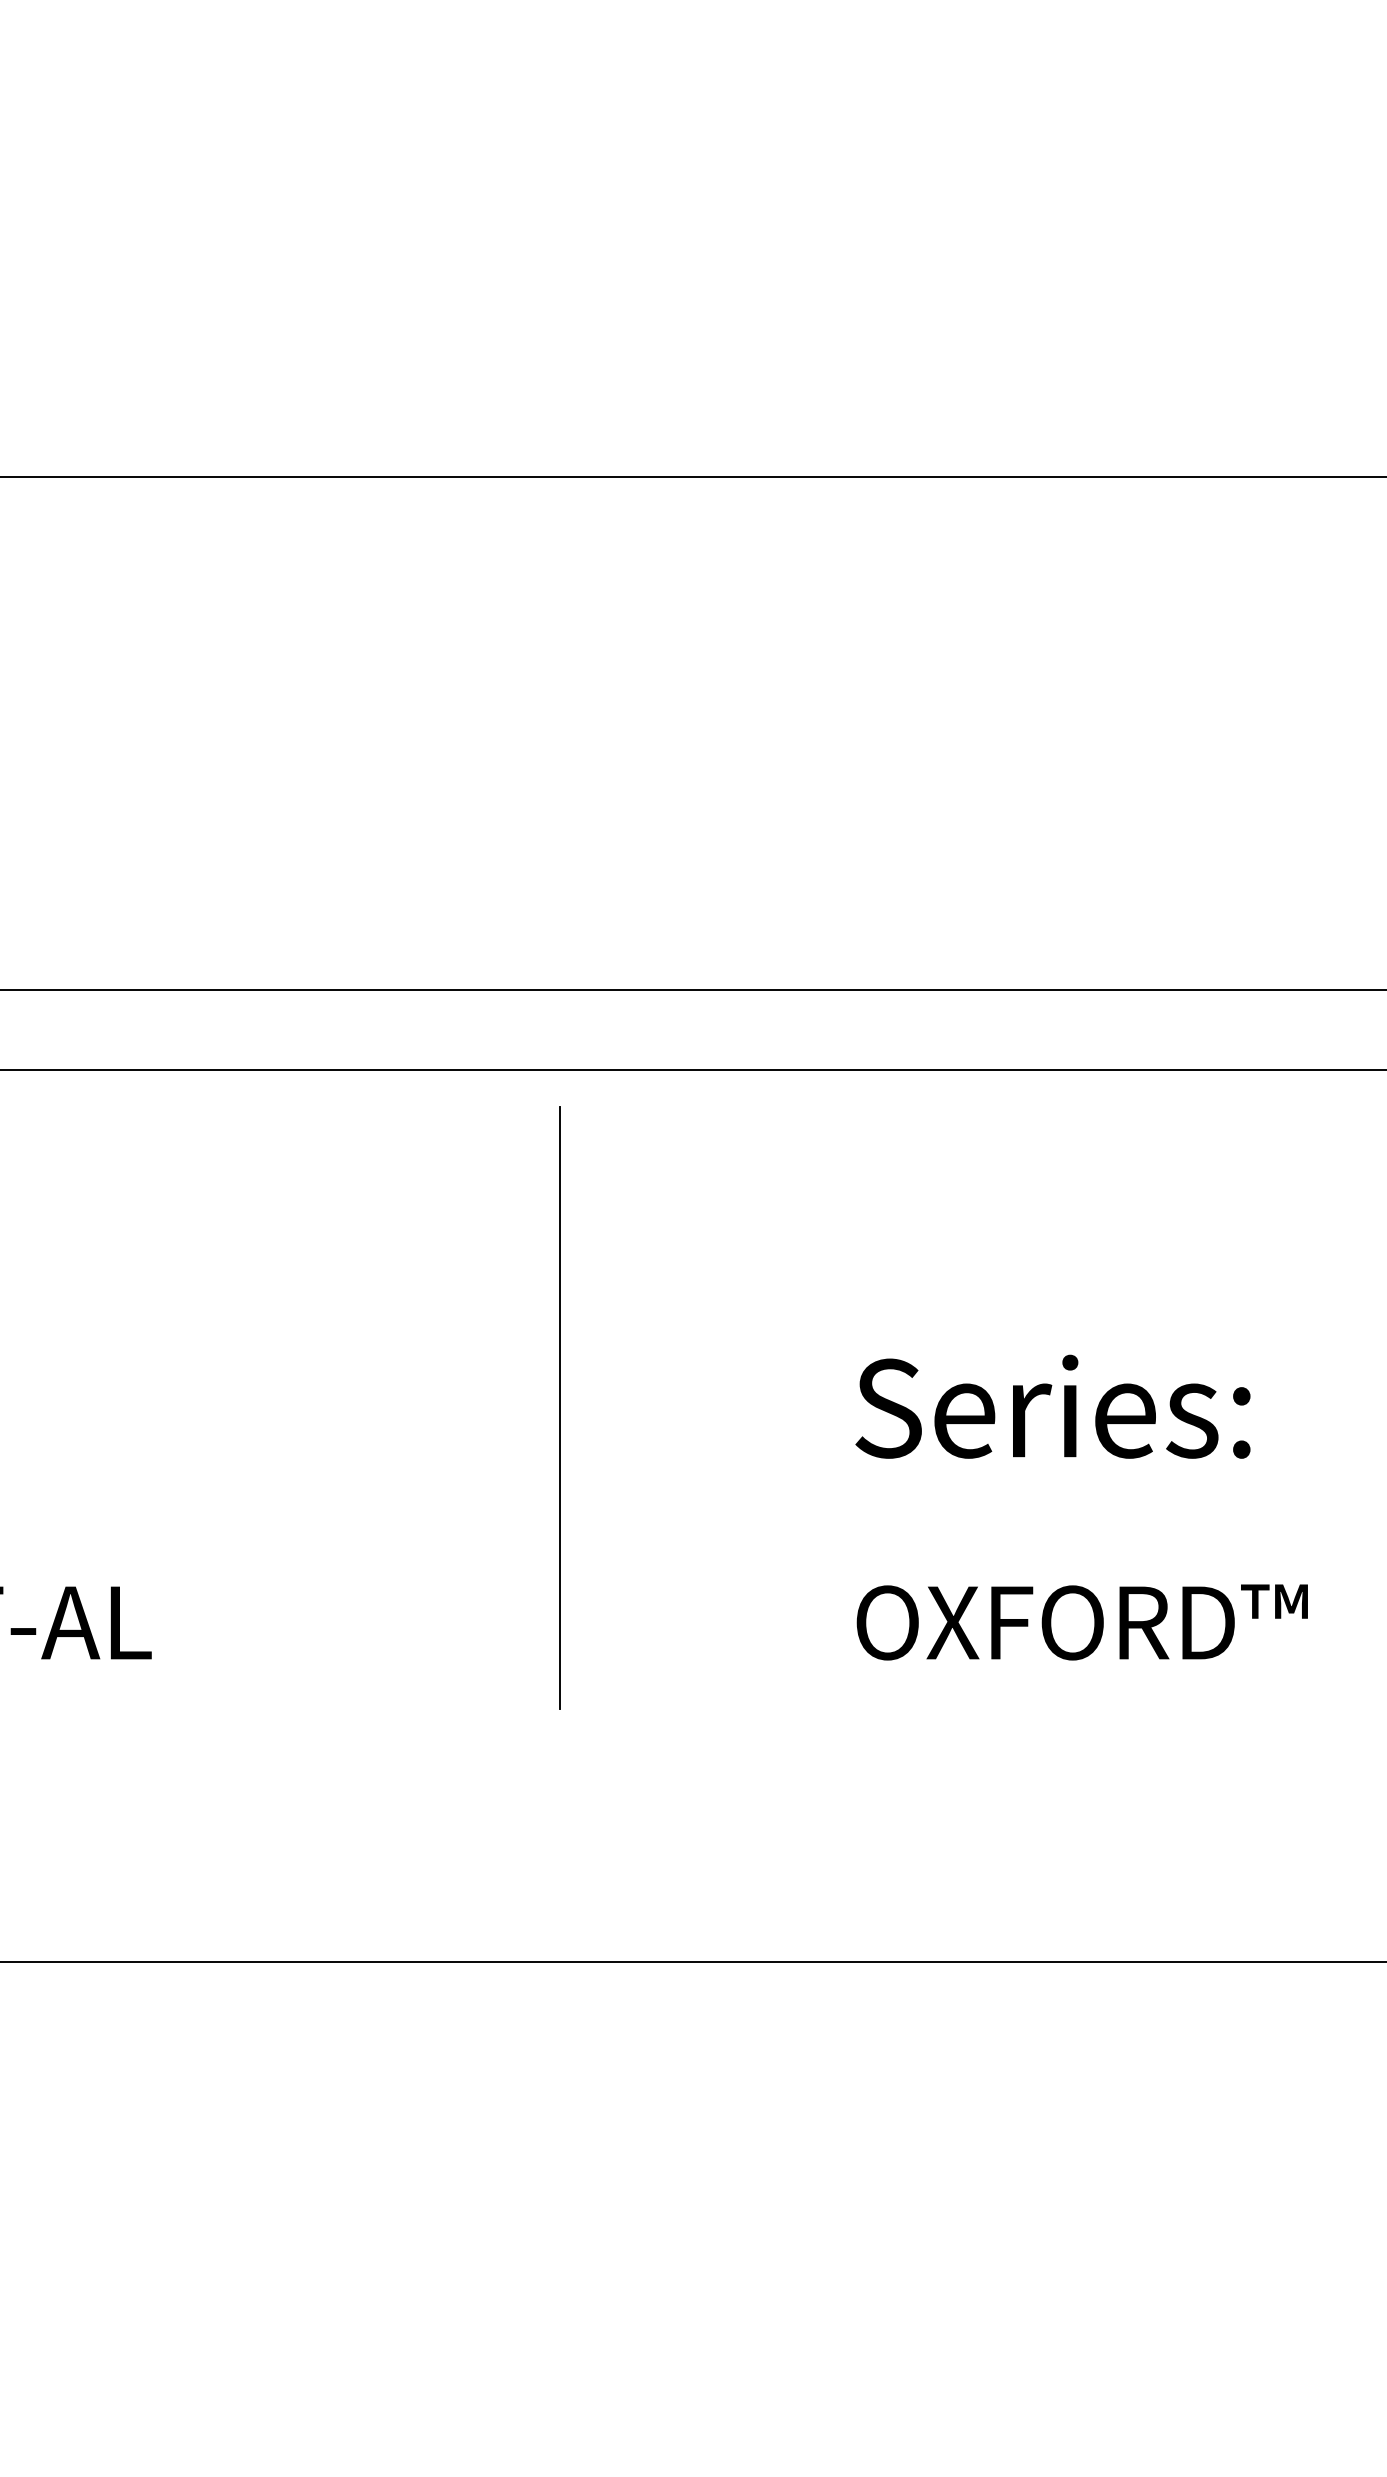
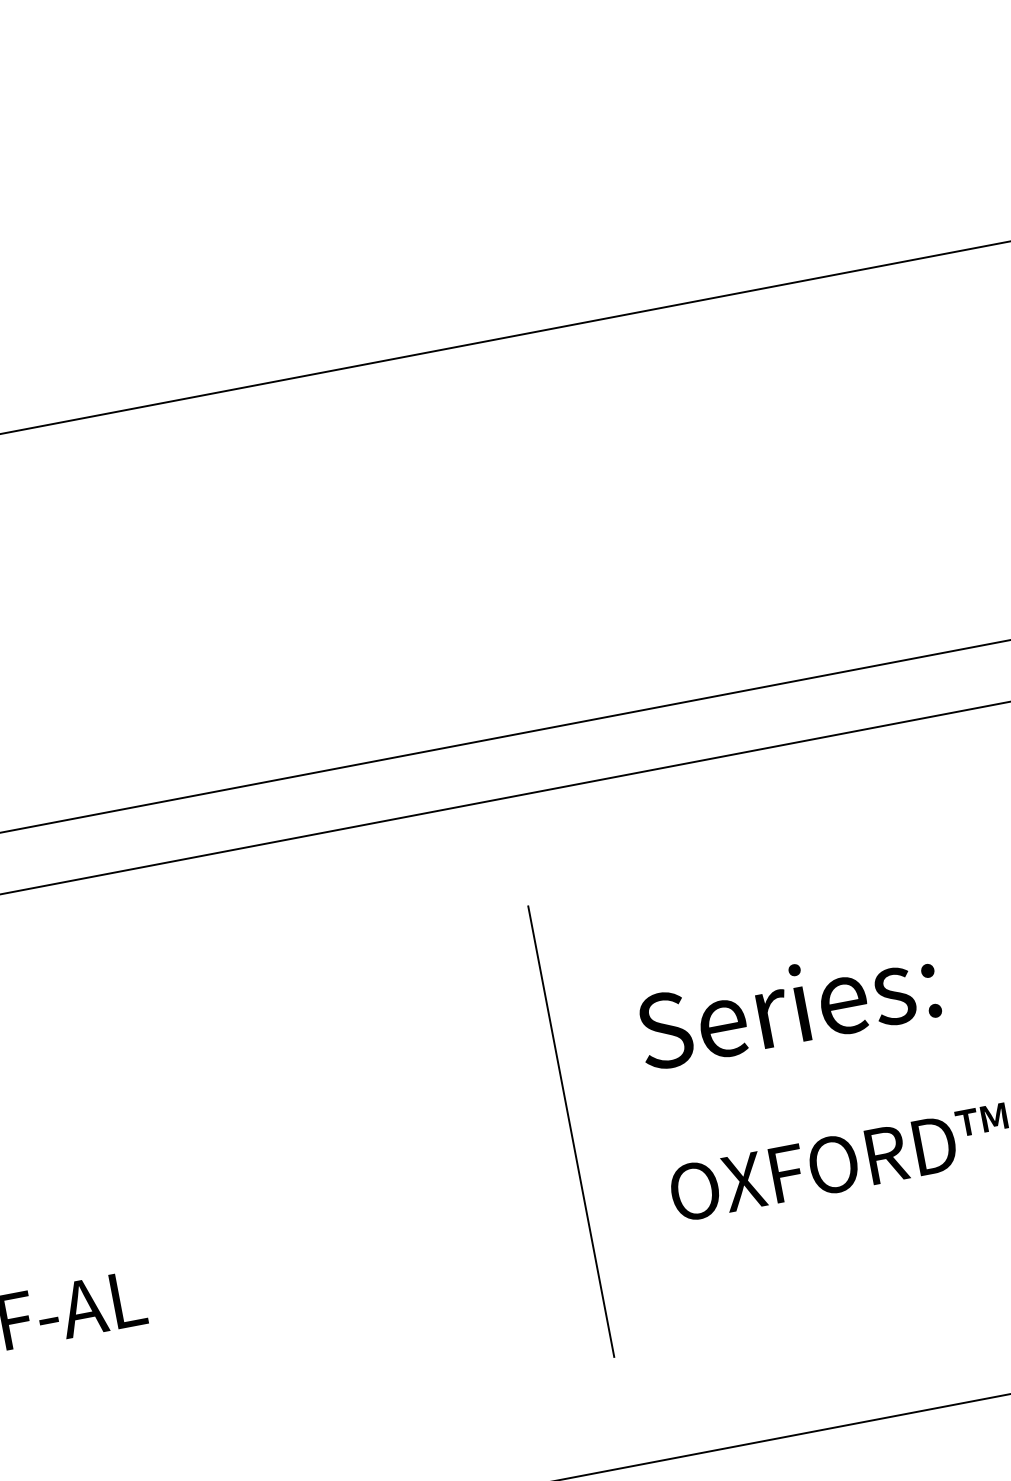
line: (559, 1407) -> (570, 1131), moved

